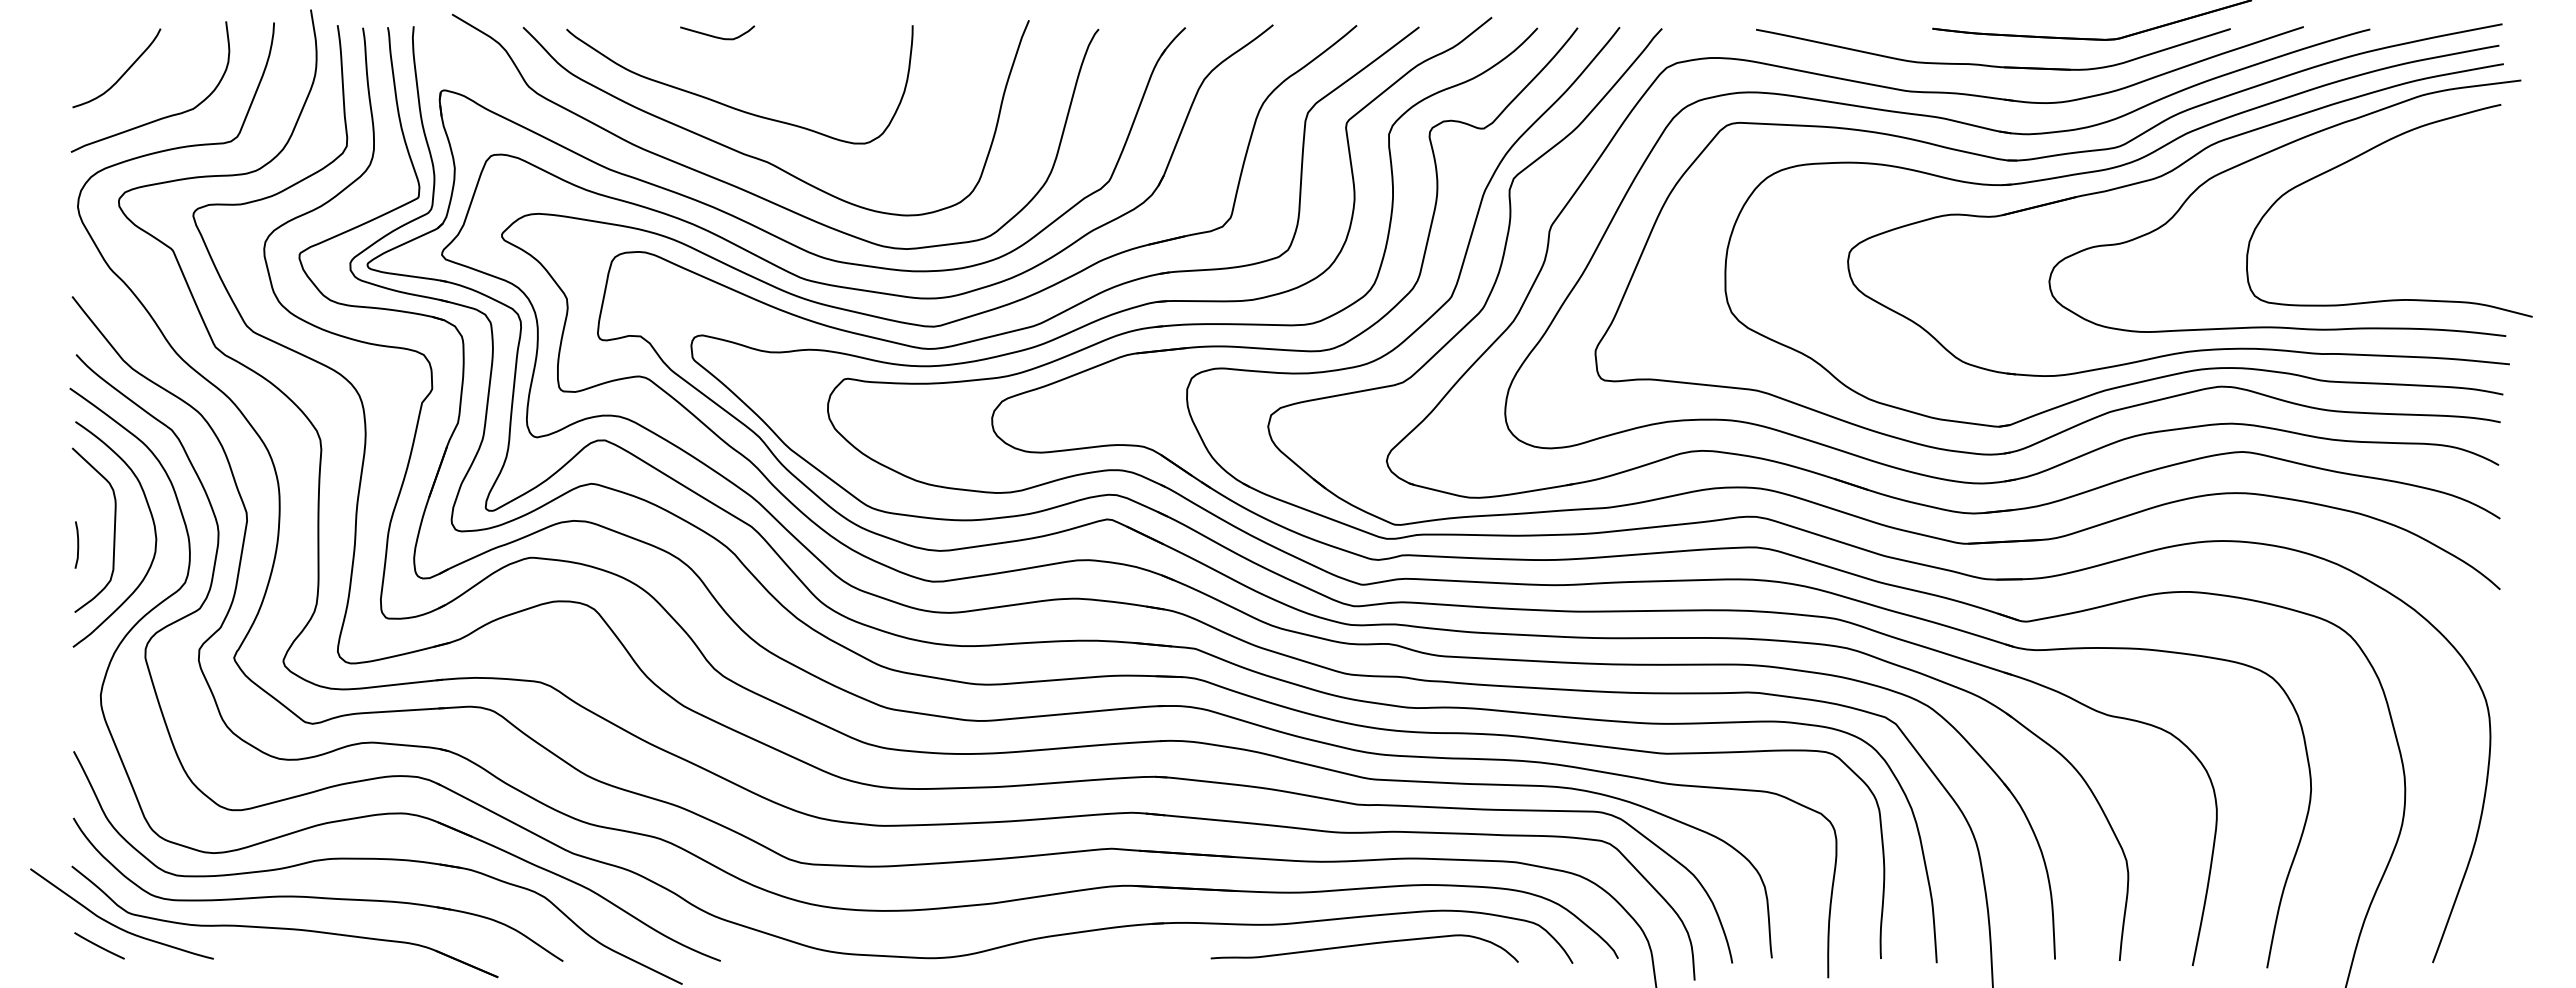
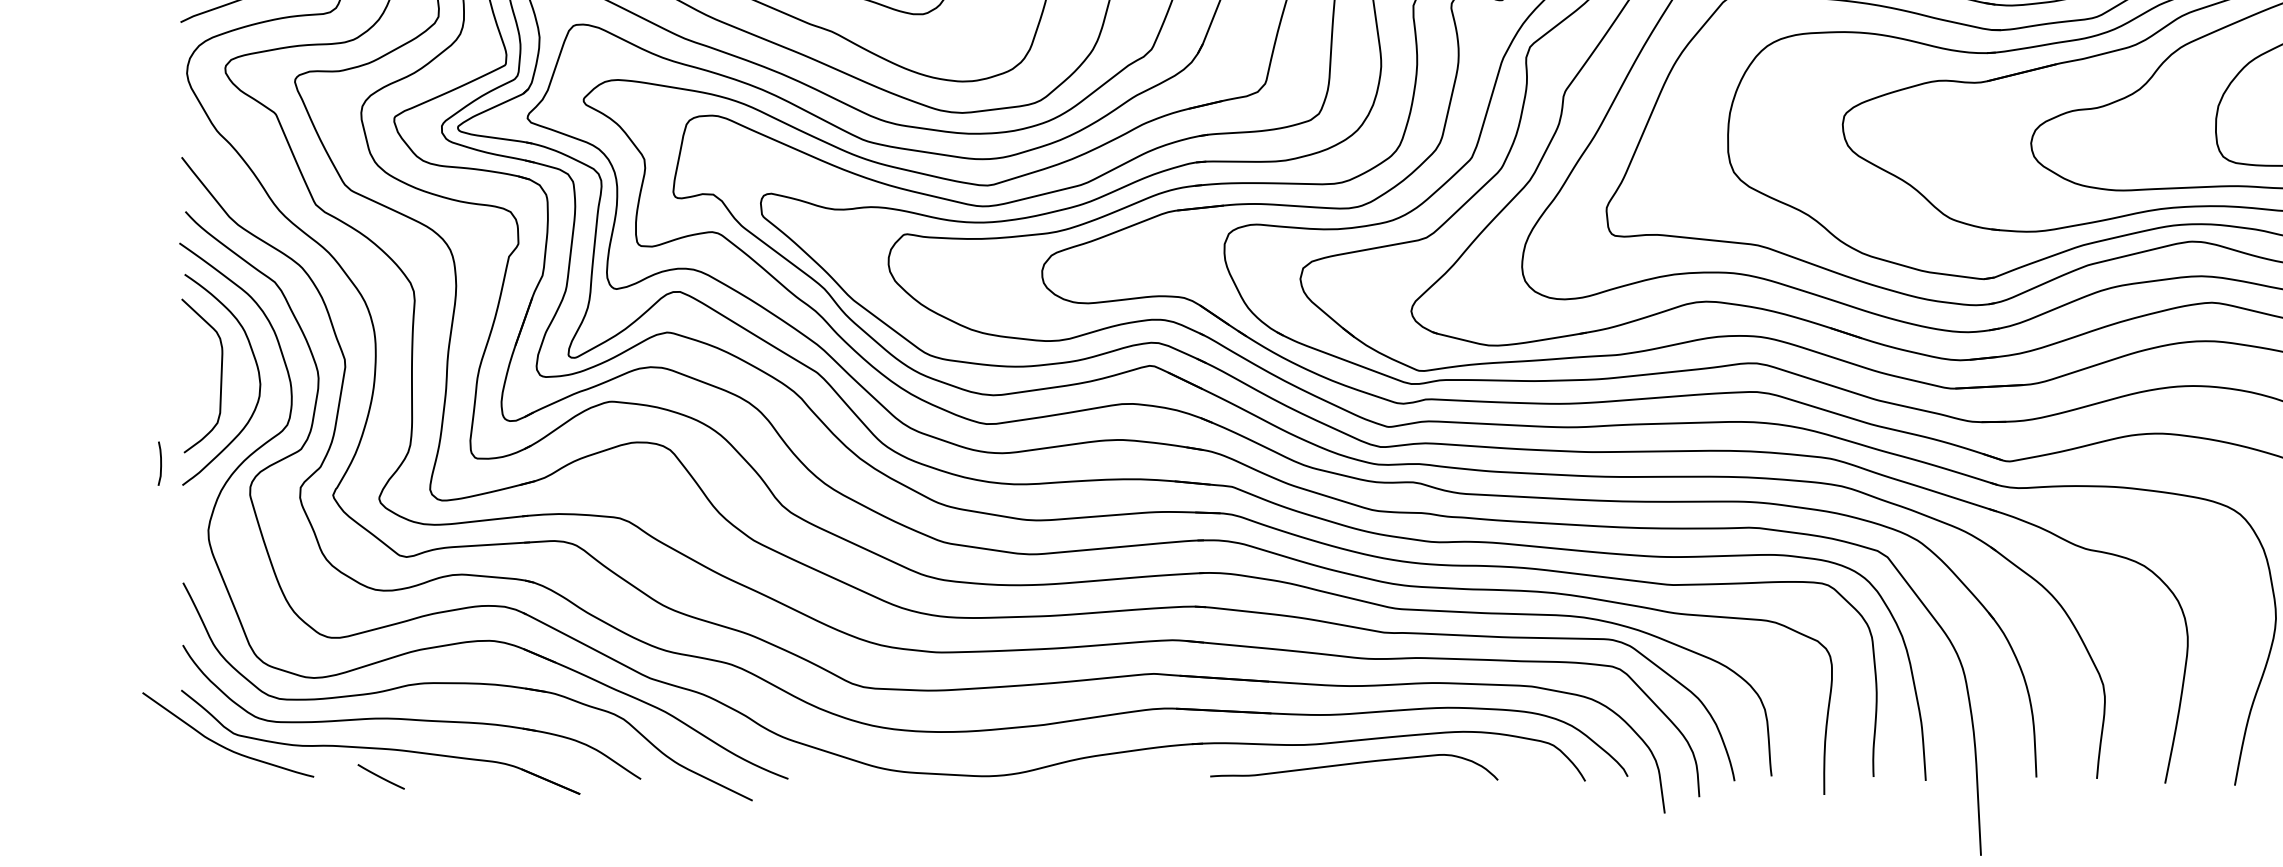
curve: (77, 544) -> (160, 463), moved
line: (99, 945) -> (381, 776), moved
curve: (1364, 945) -> (1354, 764), moved

